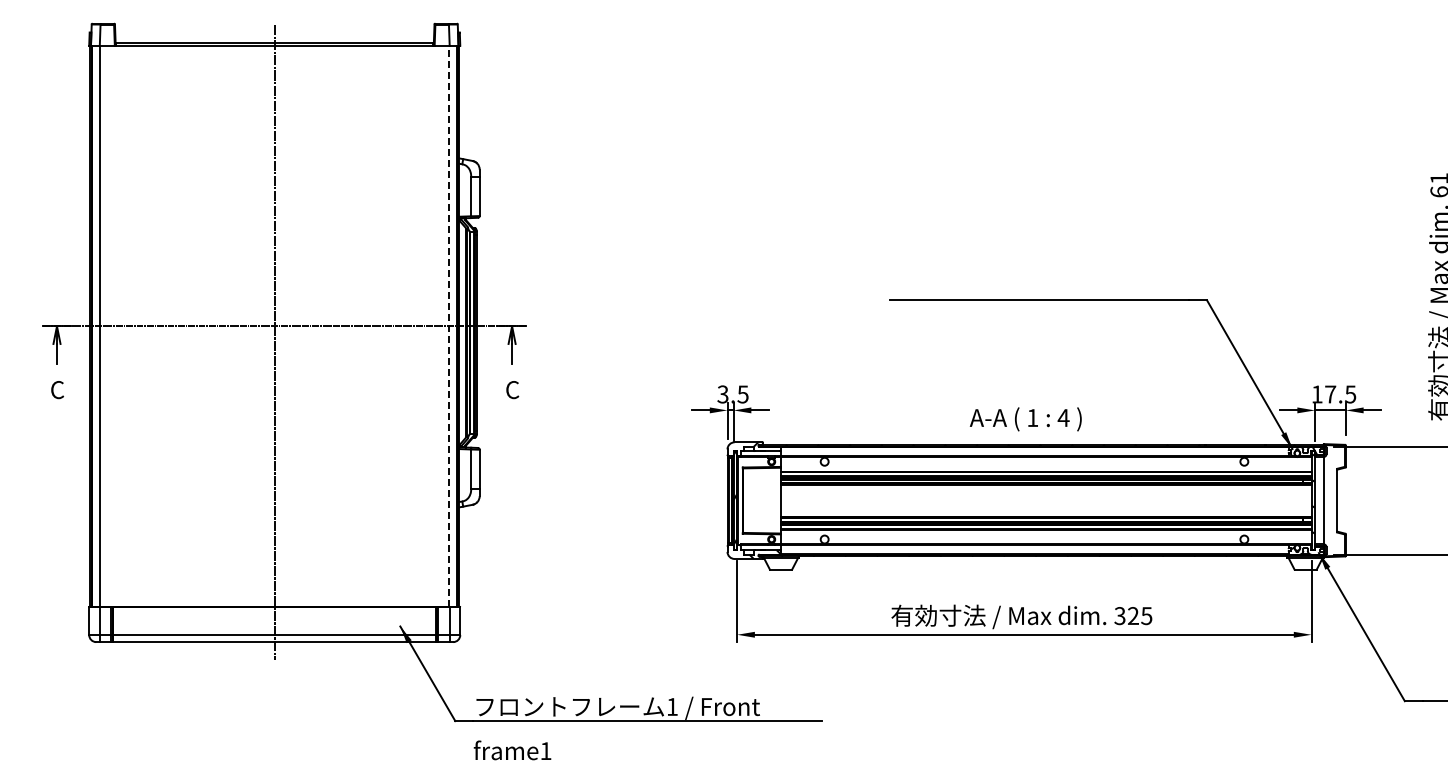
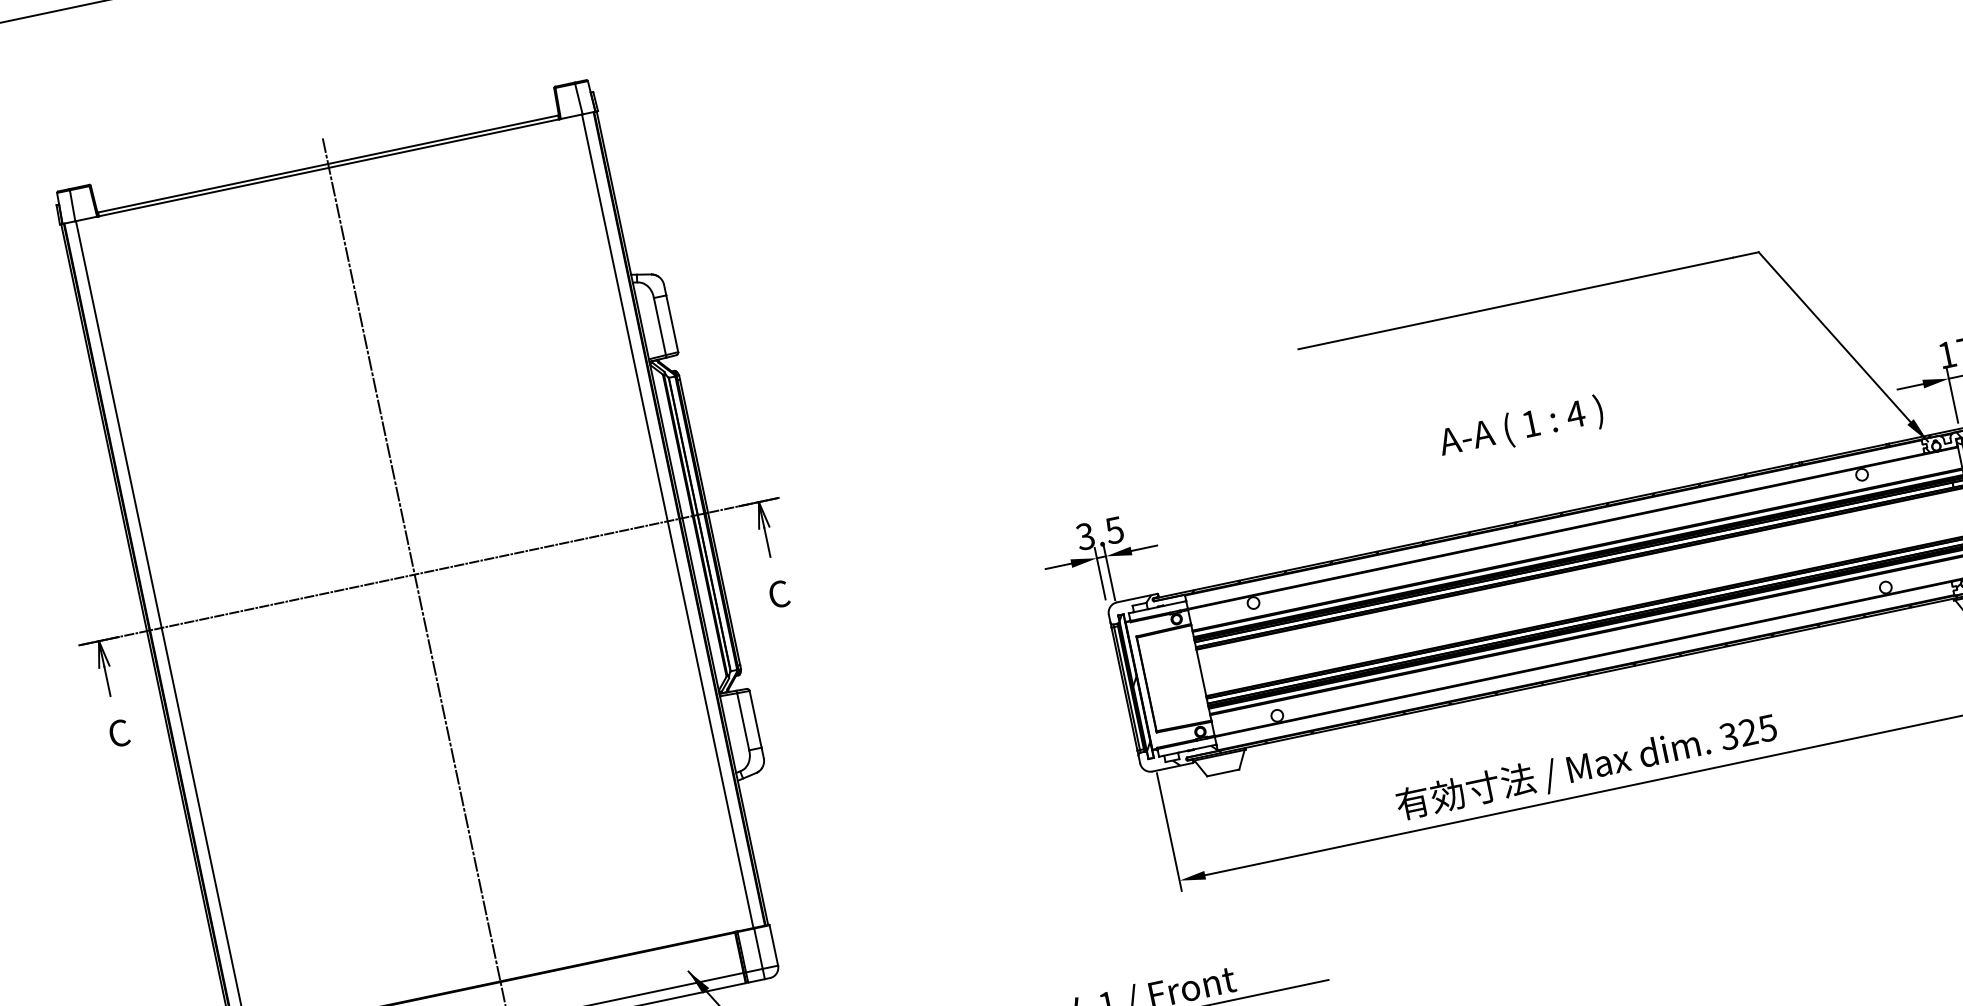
line: (449, 326) -> (668, 521), dashed -> solid
text: (1025, 419) -> (1520, 428), moved

